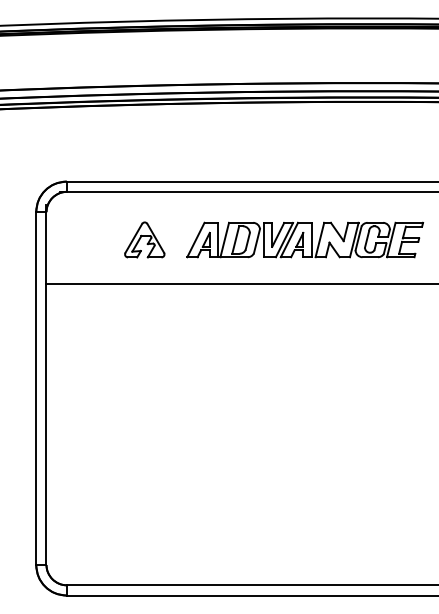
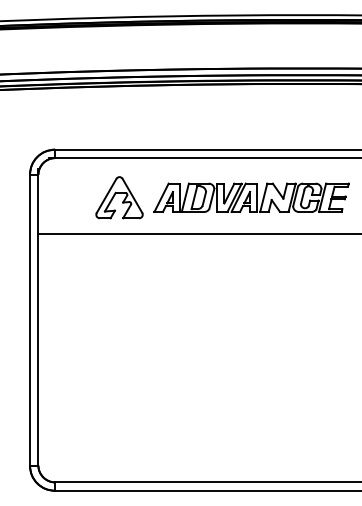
part: (144, 239) -> (119, 197), size x1.43

